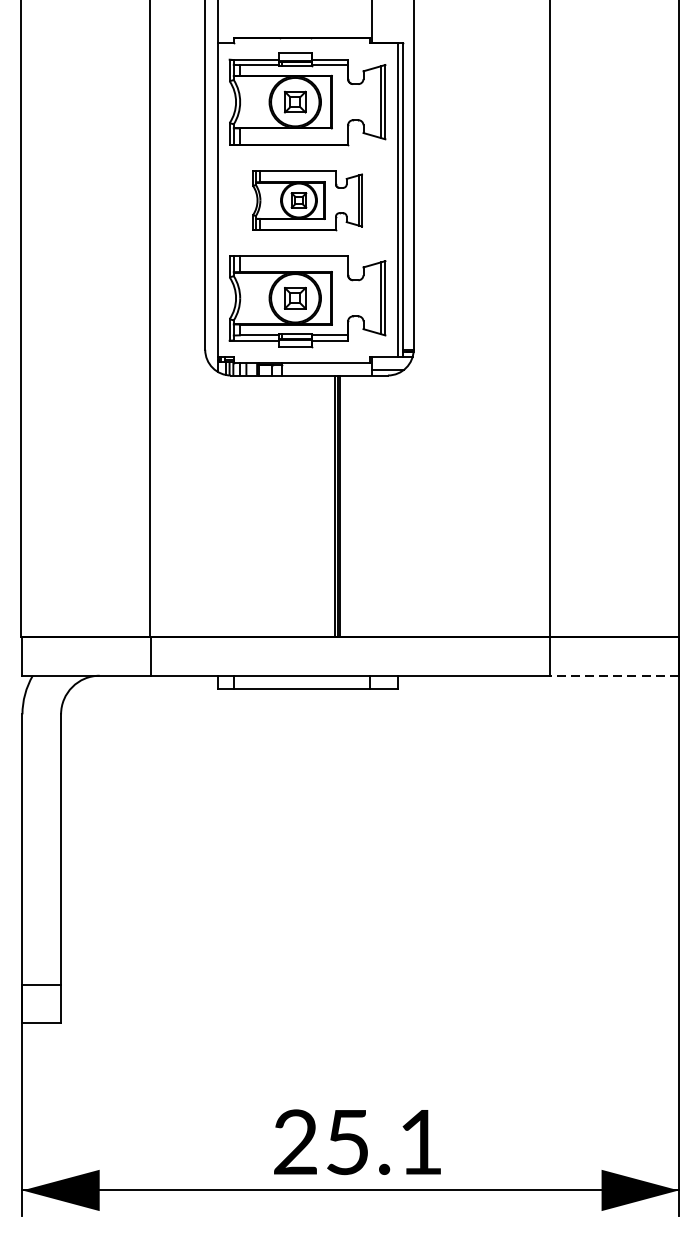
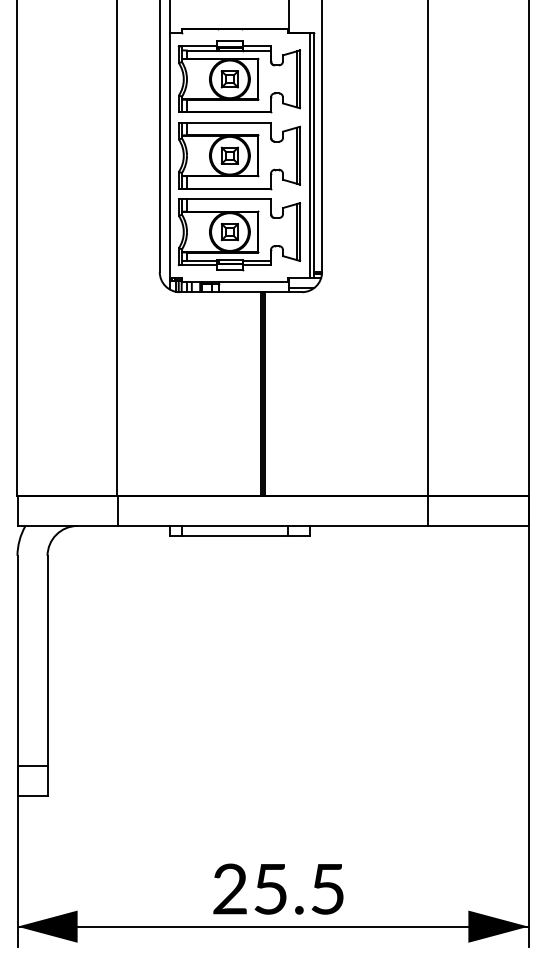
part: (307, 201) -> (239, 156), size x1.43
line: (613, 675) -> (477, 525), dashed -> solid
text: (420, 1142) -> (327, 889), 25.1 -> 25.5

